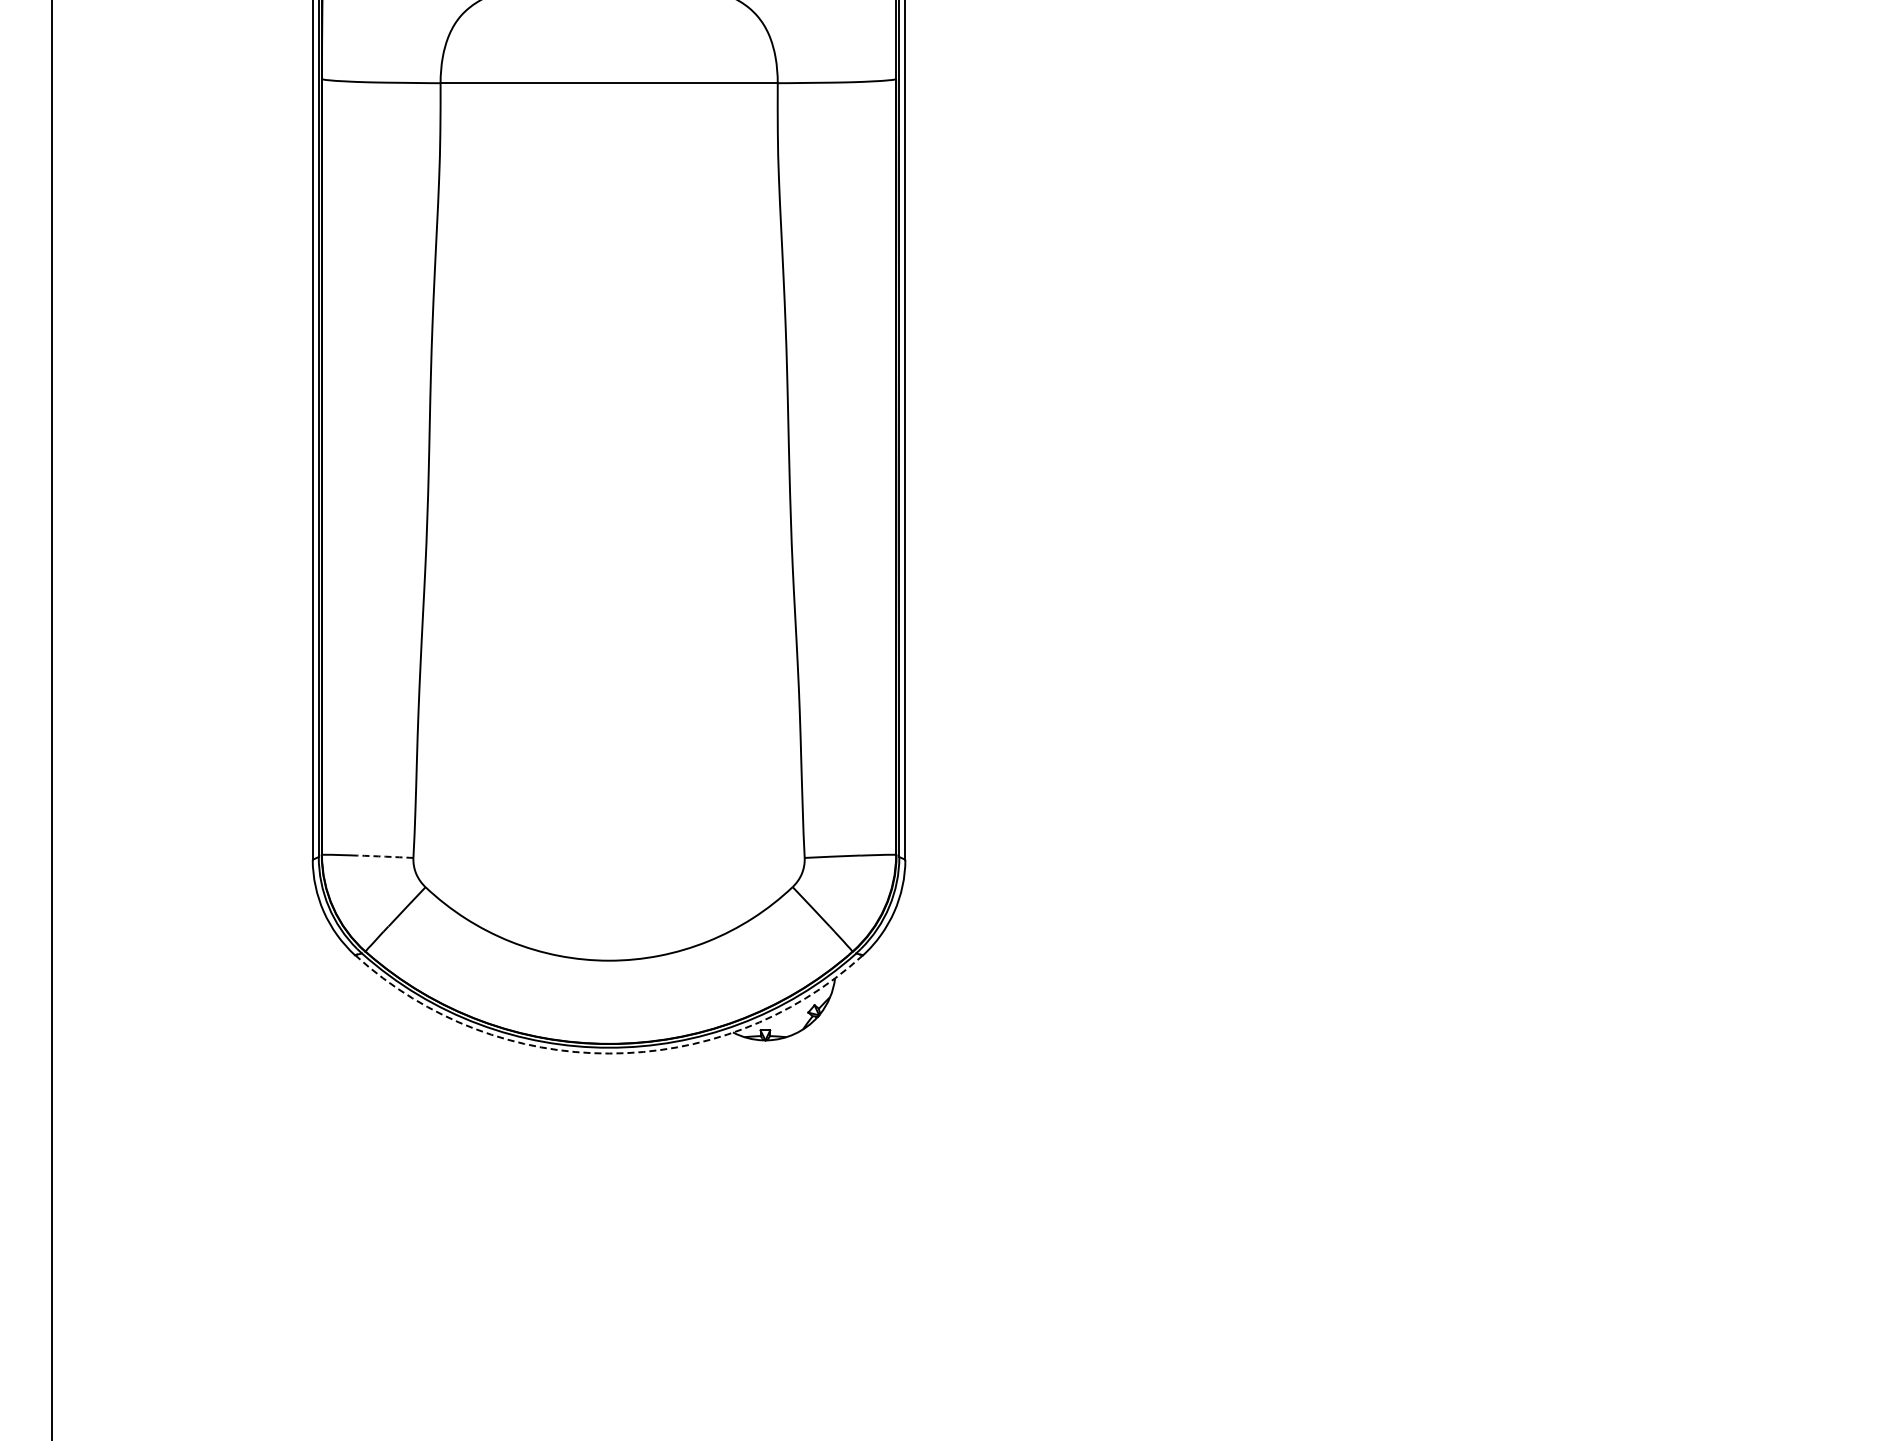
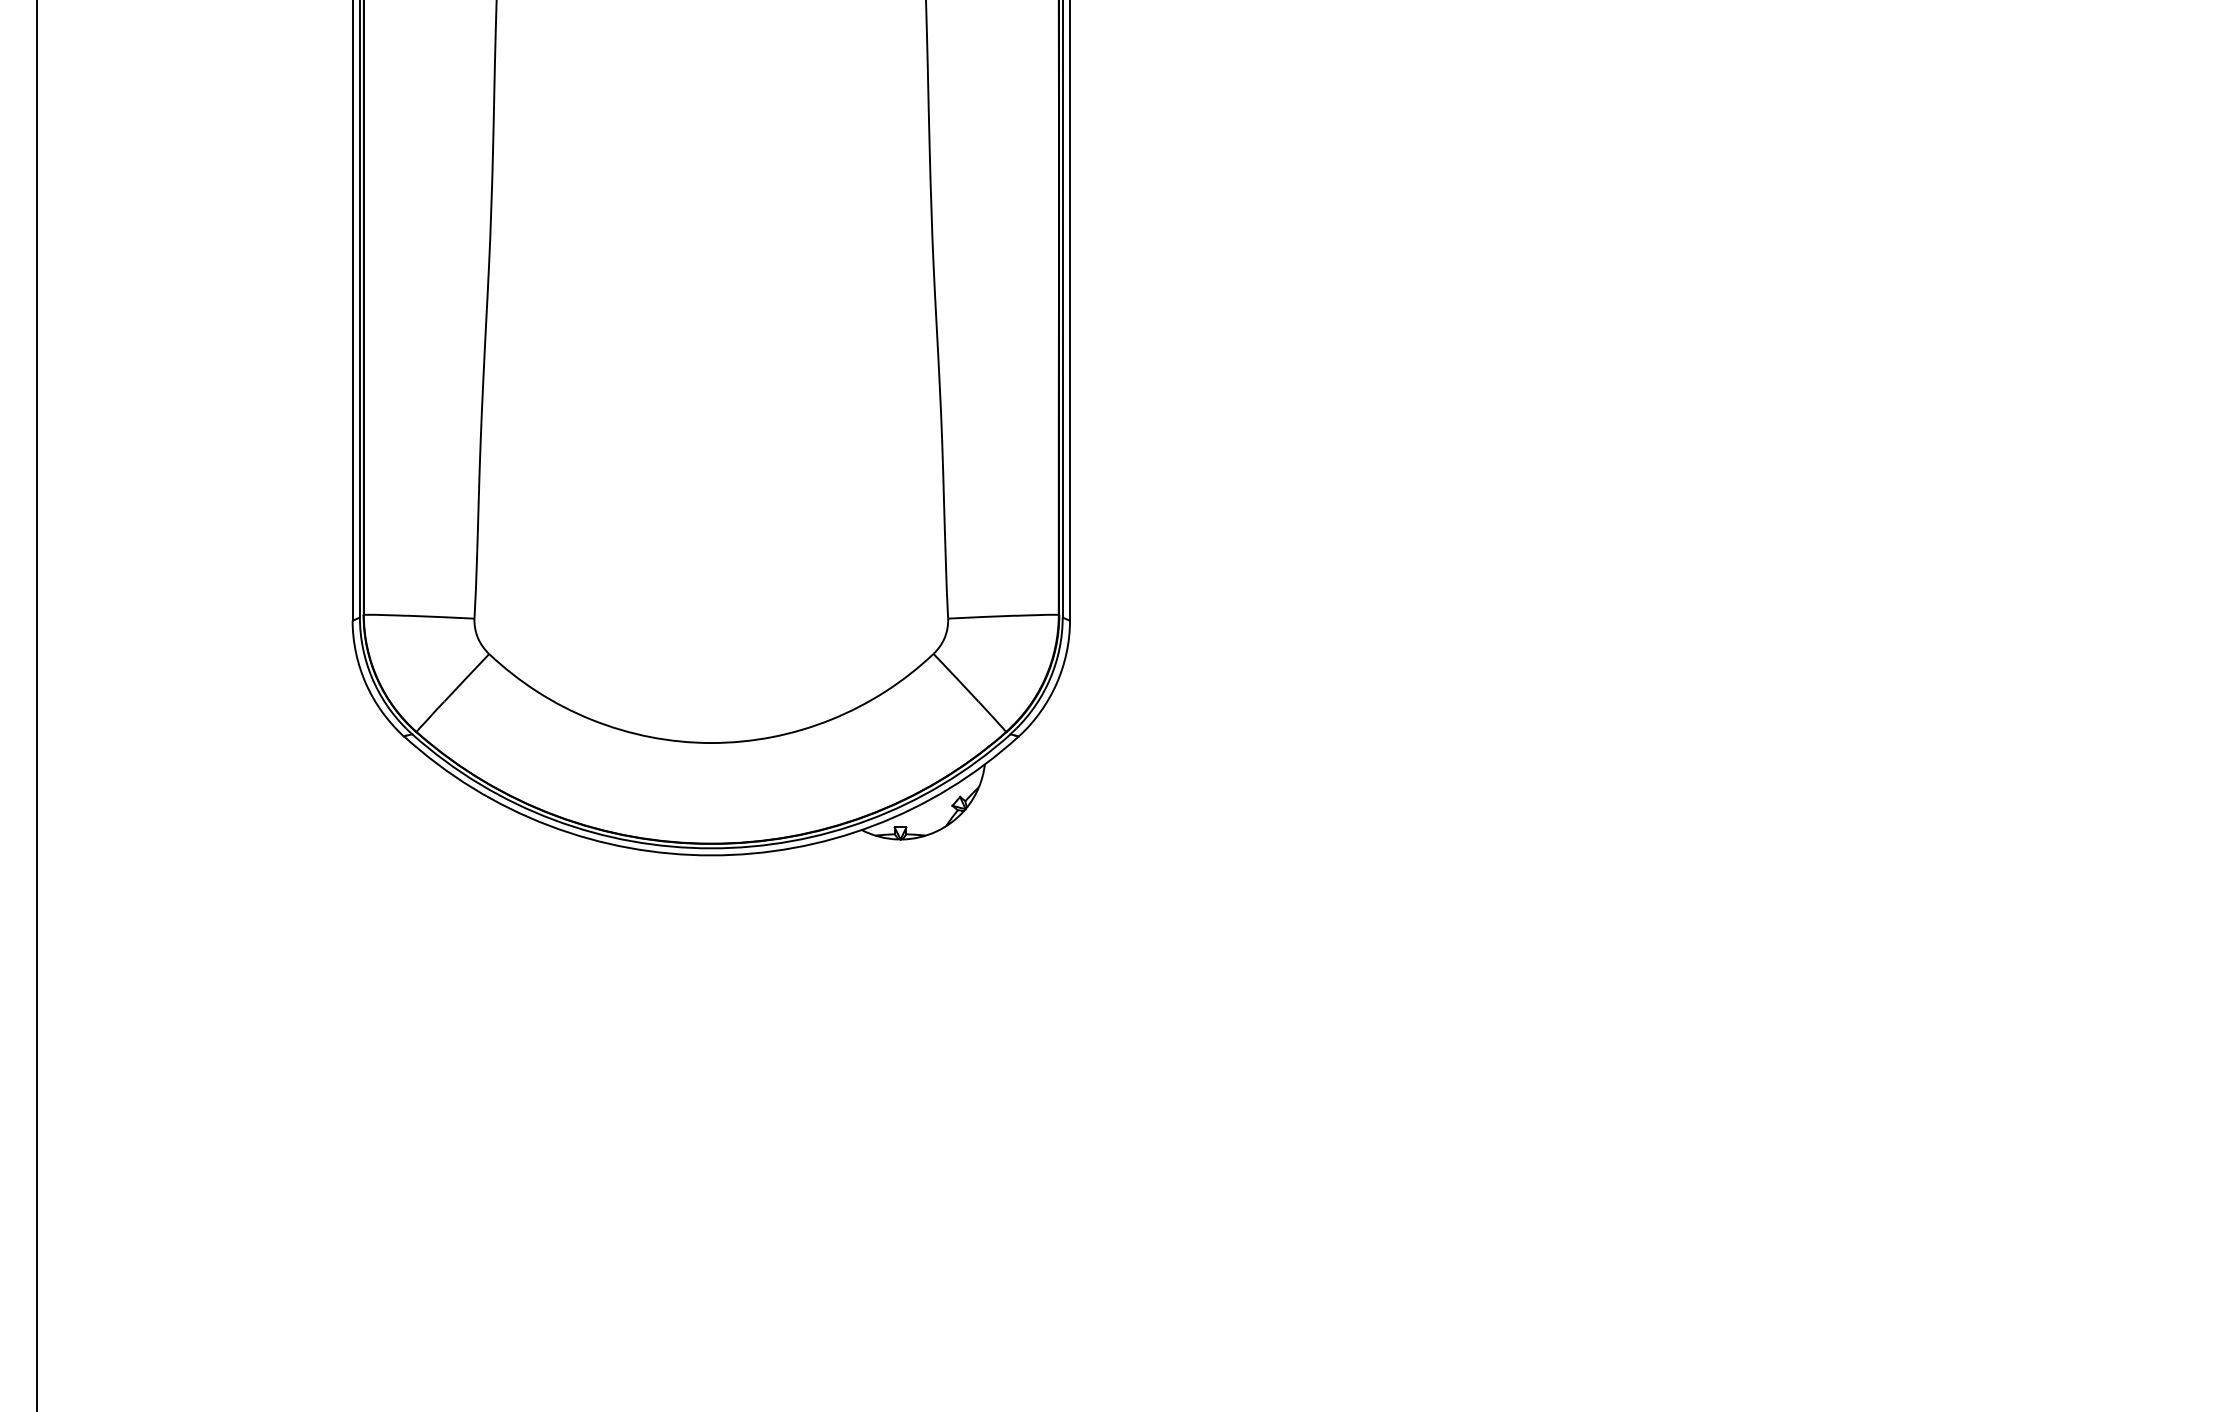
arc: (385, 856) -> (440, 616), dashed -> solid
arc: (609, 1053) -> (711, 855), dashed -> solid

